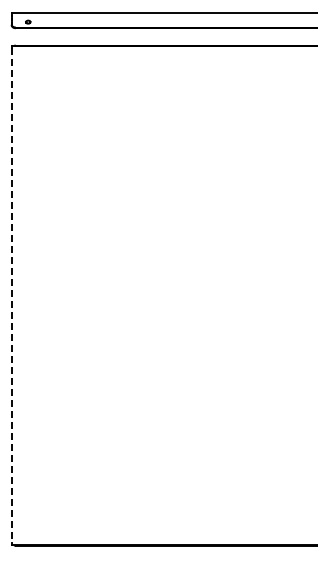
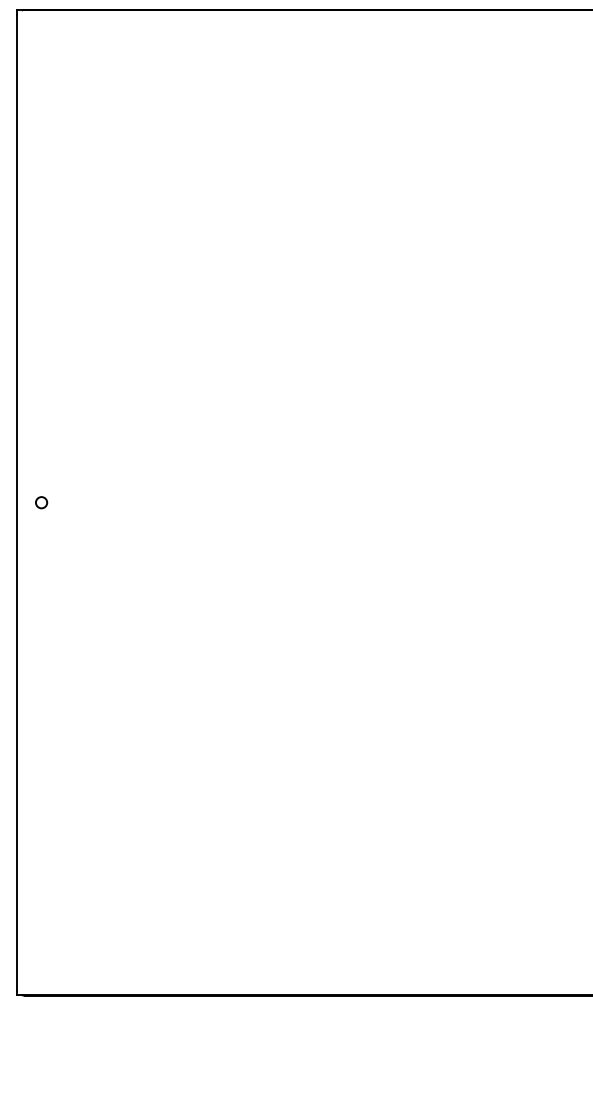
line: (11, 295) -> (16, 502), dashed -> solid
circle: (23, 295) -> (40, 502), added

